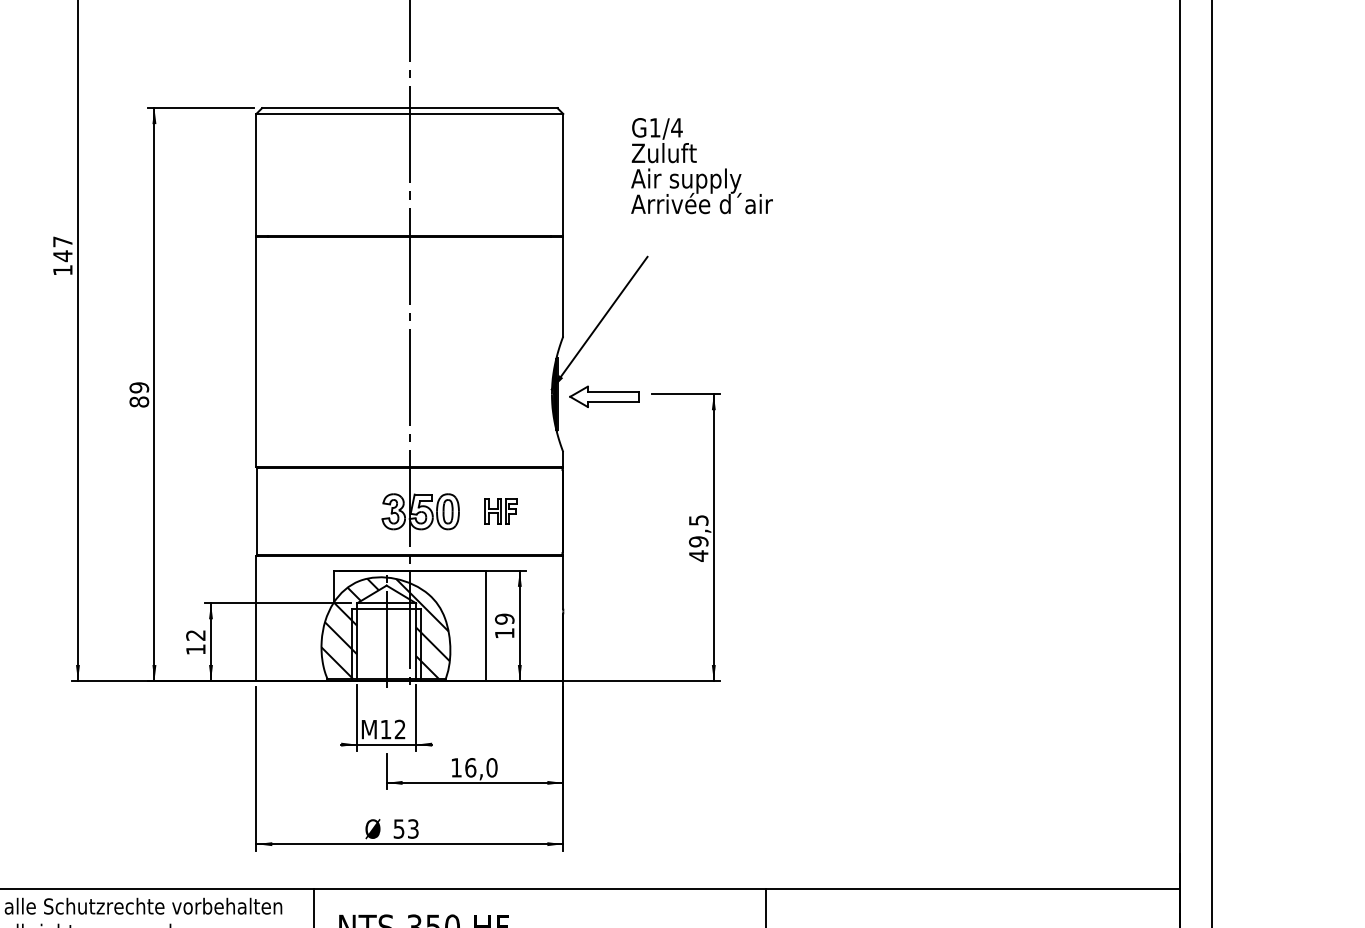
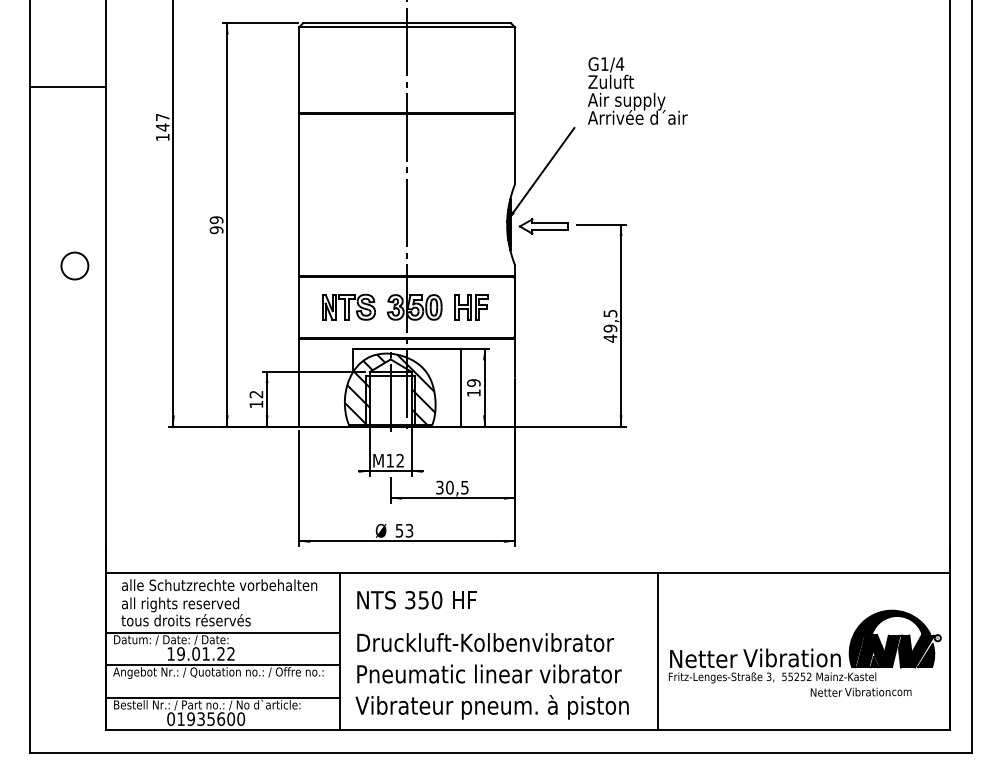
part: (701, 165) -> (637, 90), moved
text: (139, 402) -> (216, 230), 89 -> 99
part: (326, 510) -> (348, 306), added
part: (501, 511) -> (471, 307), size x1.43
text: (474, 767) -> (452, 487), 16,0 -> 30,5

